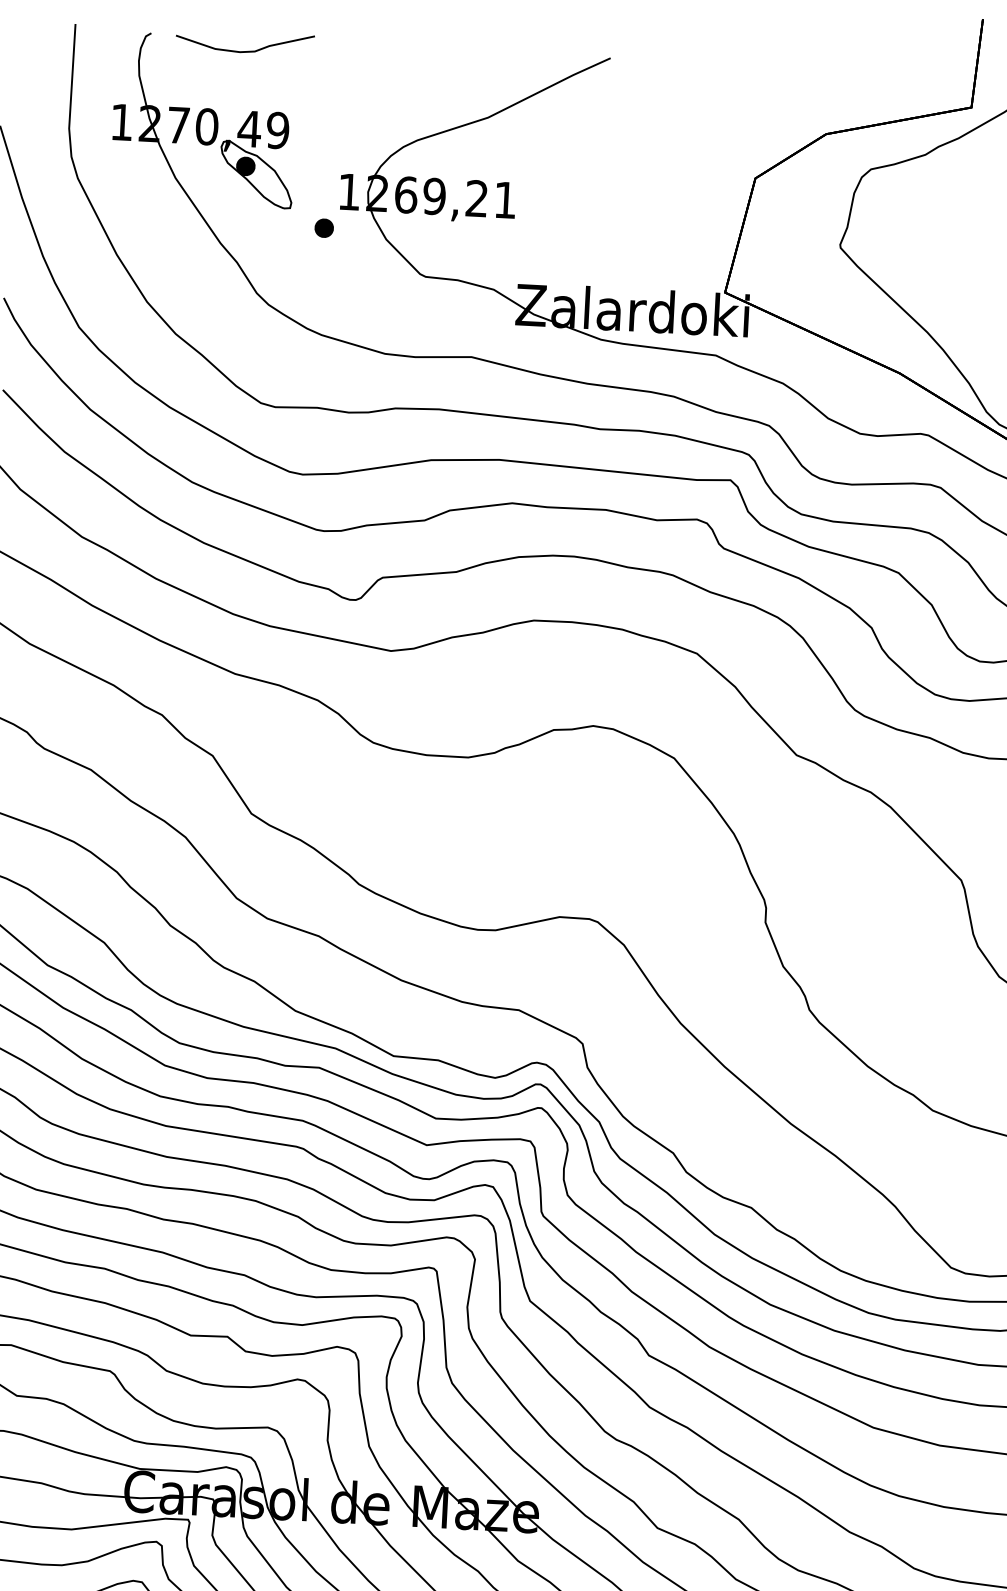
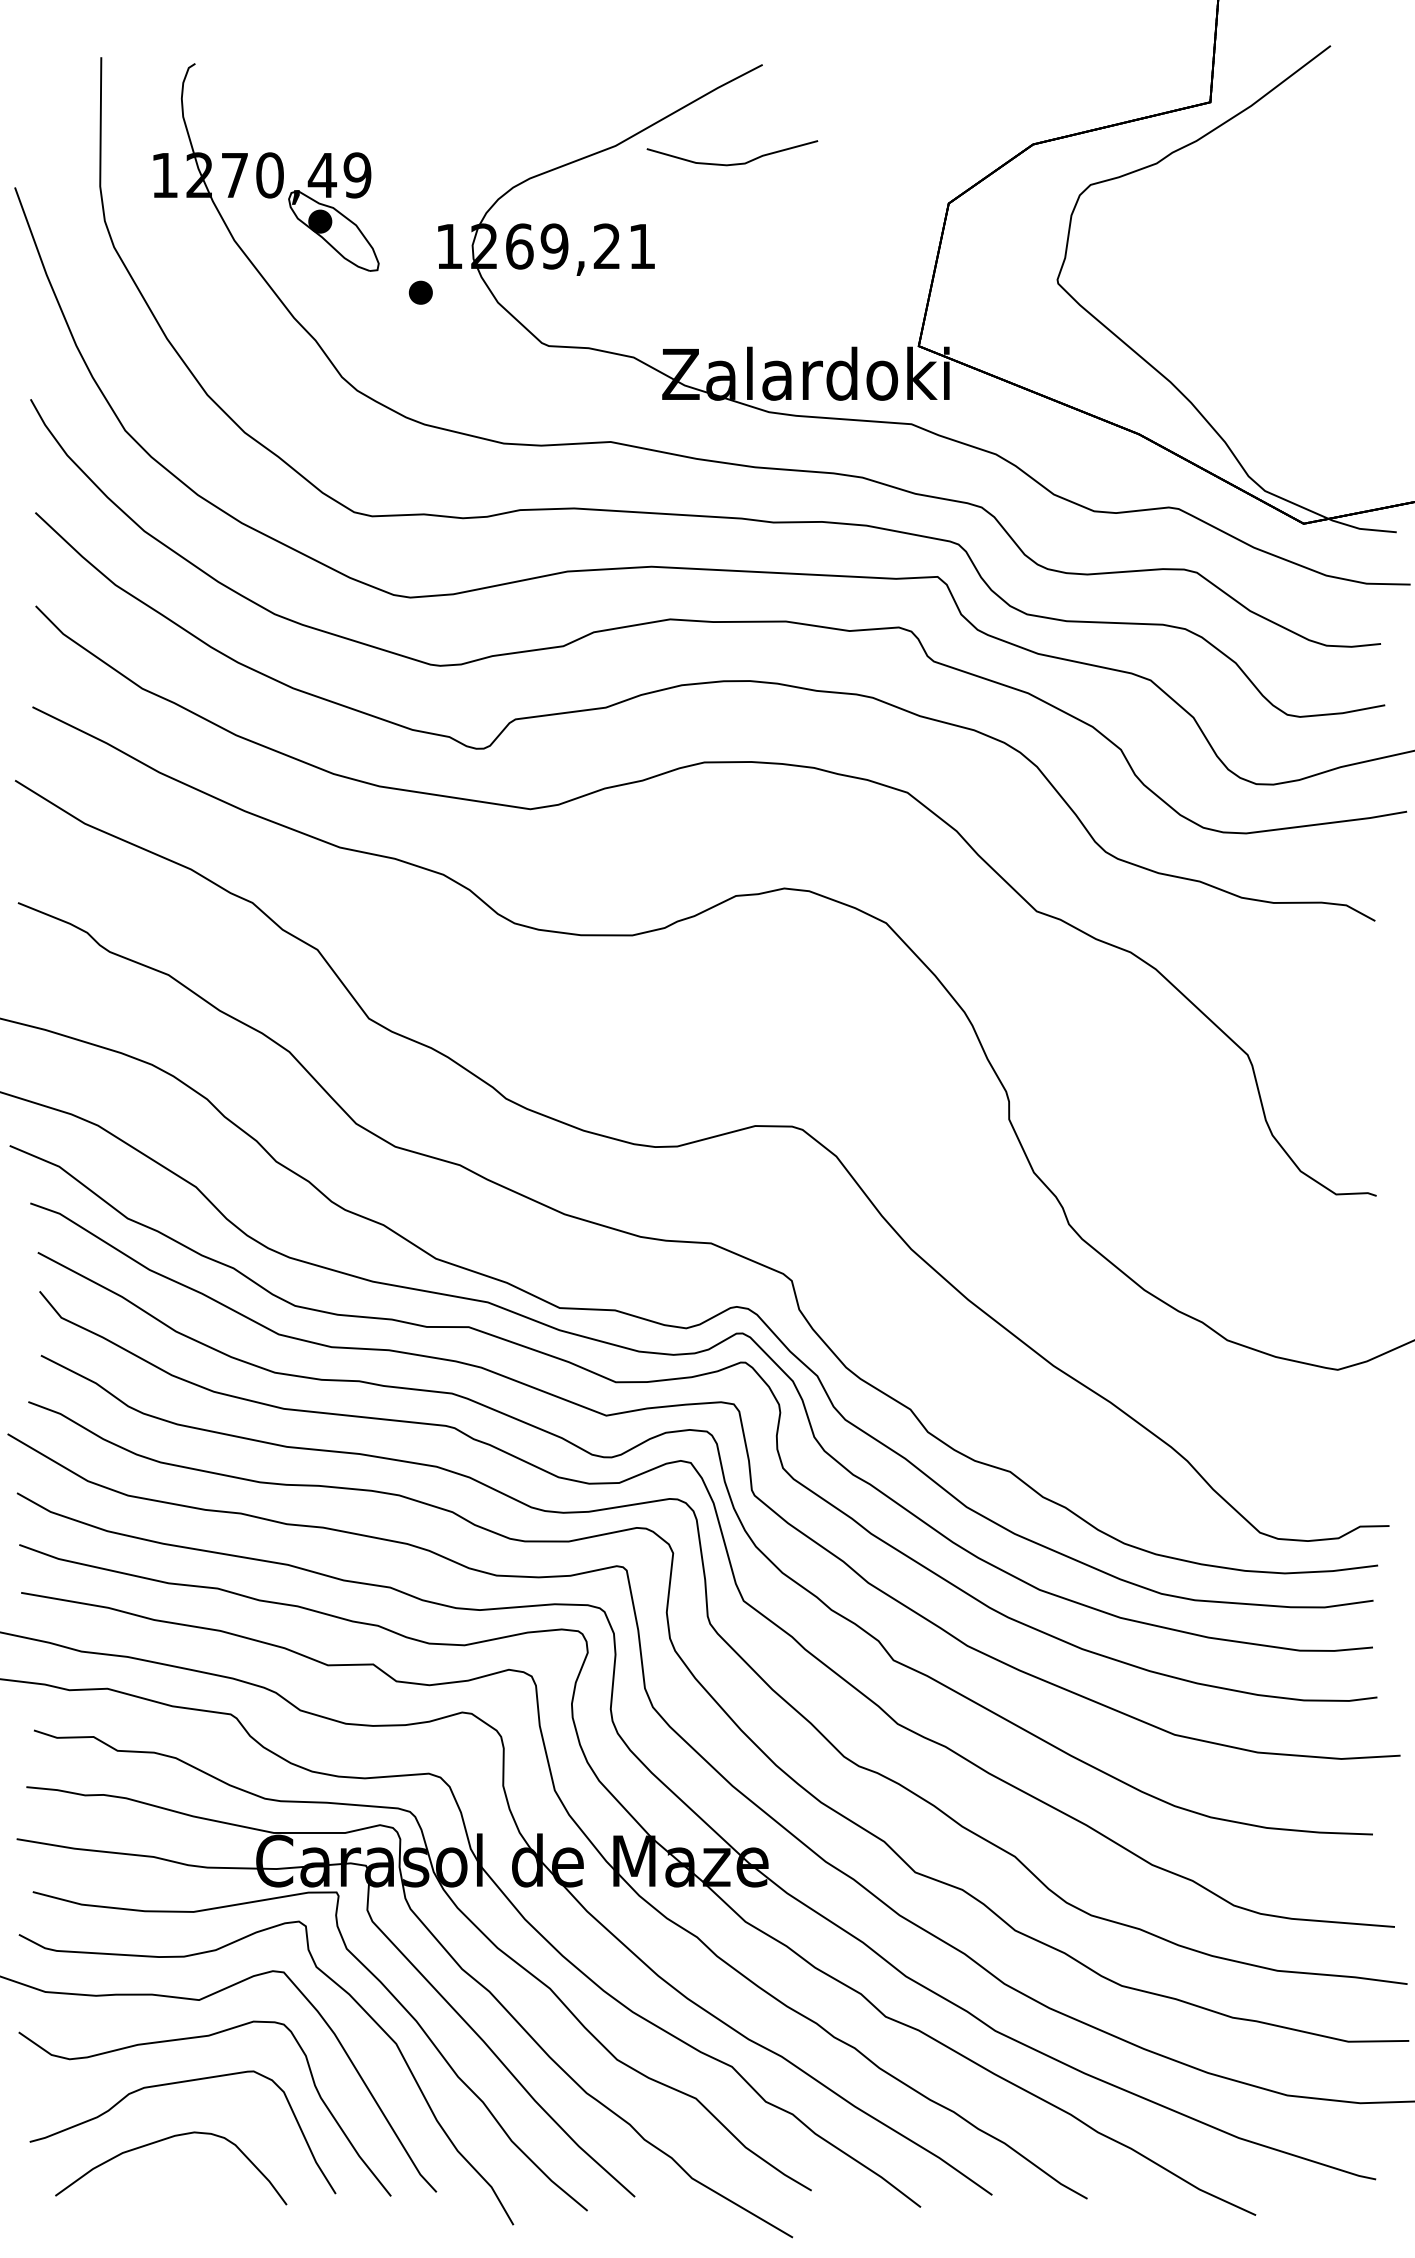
curve: (244, 50) -> (732, 163), moved

